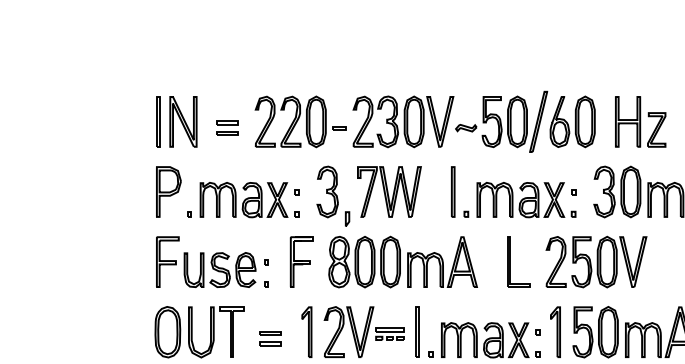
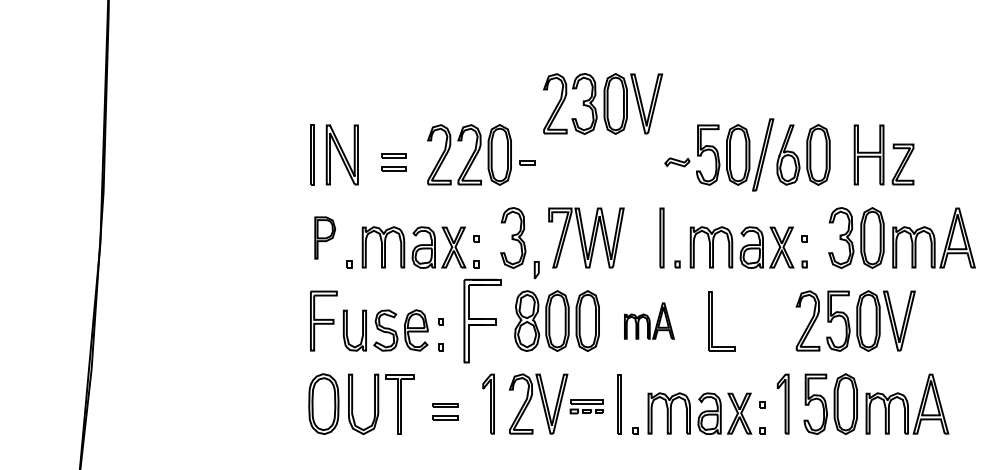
part: (403, 121) -> (603, 103), moved
part: (169, 191) -> (325, 237), size x0.7
part: (301, 261) -> (482, 320), size x1.4
part: (442, 261) -> (649, 320), size x0.6
part: (596, 261) -> (855, 320), moved
part: (511, 262) -> (712, 321), moved

